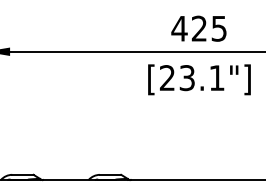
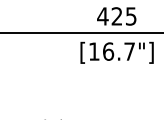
text: (191, 78) -> (111, 51), [23.1"] -> [16.7"]

